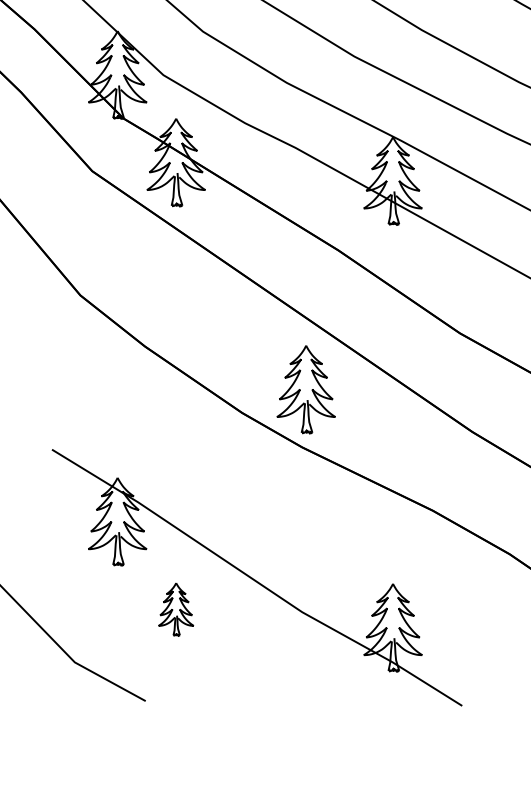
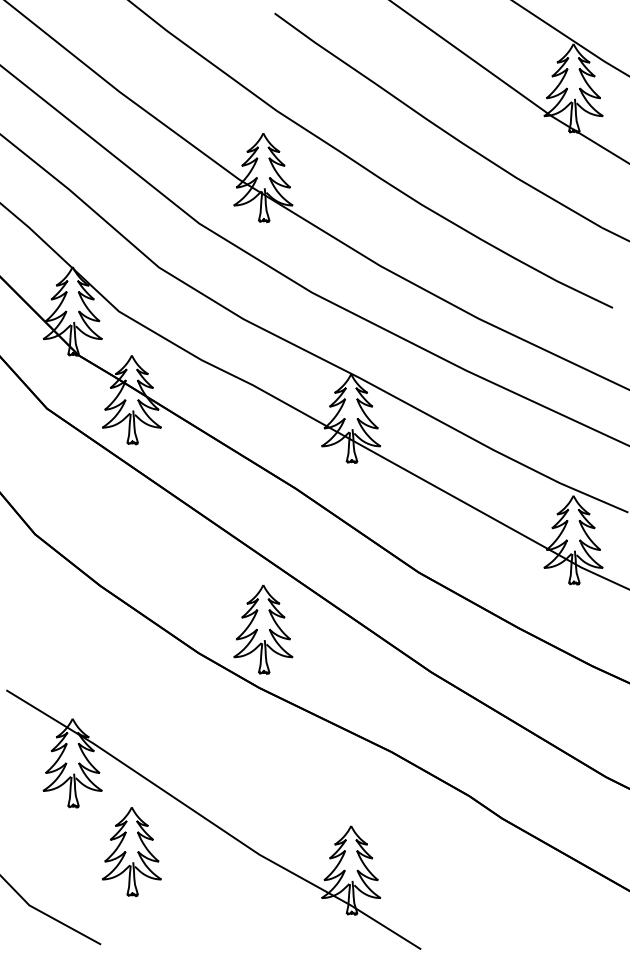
part: (175, 609) -> (131, 851), size x1.67

